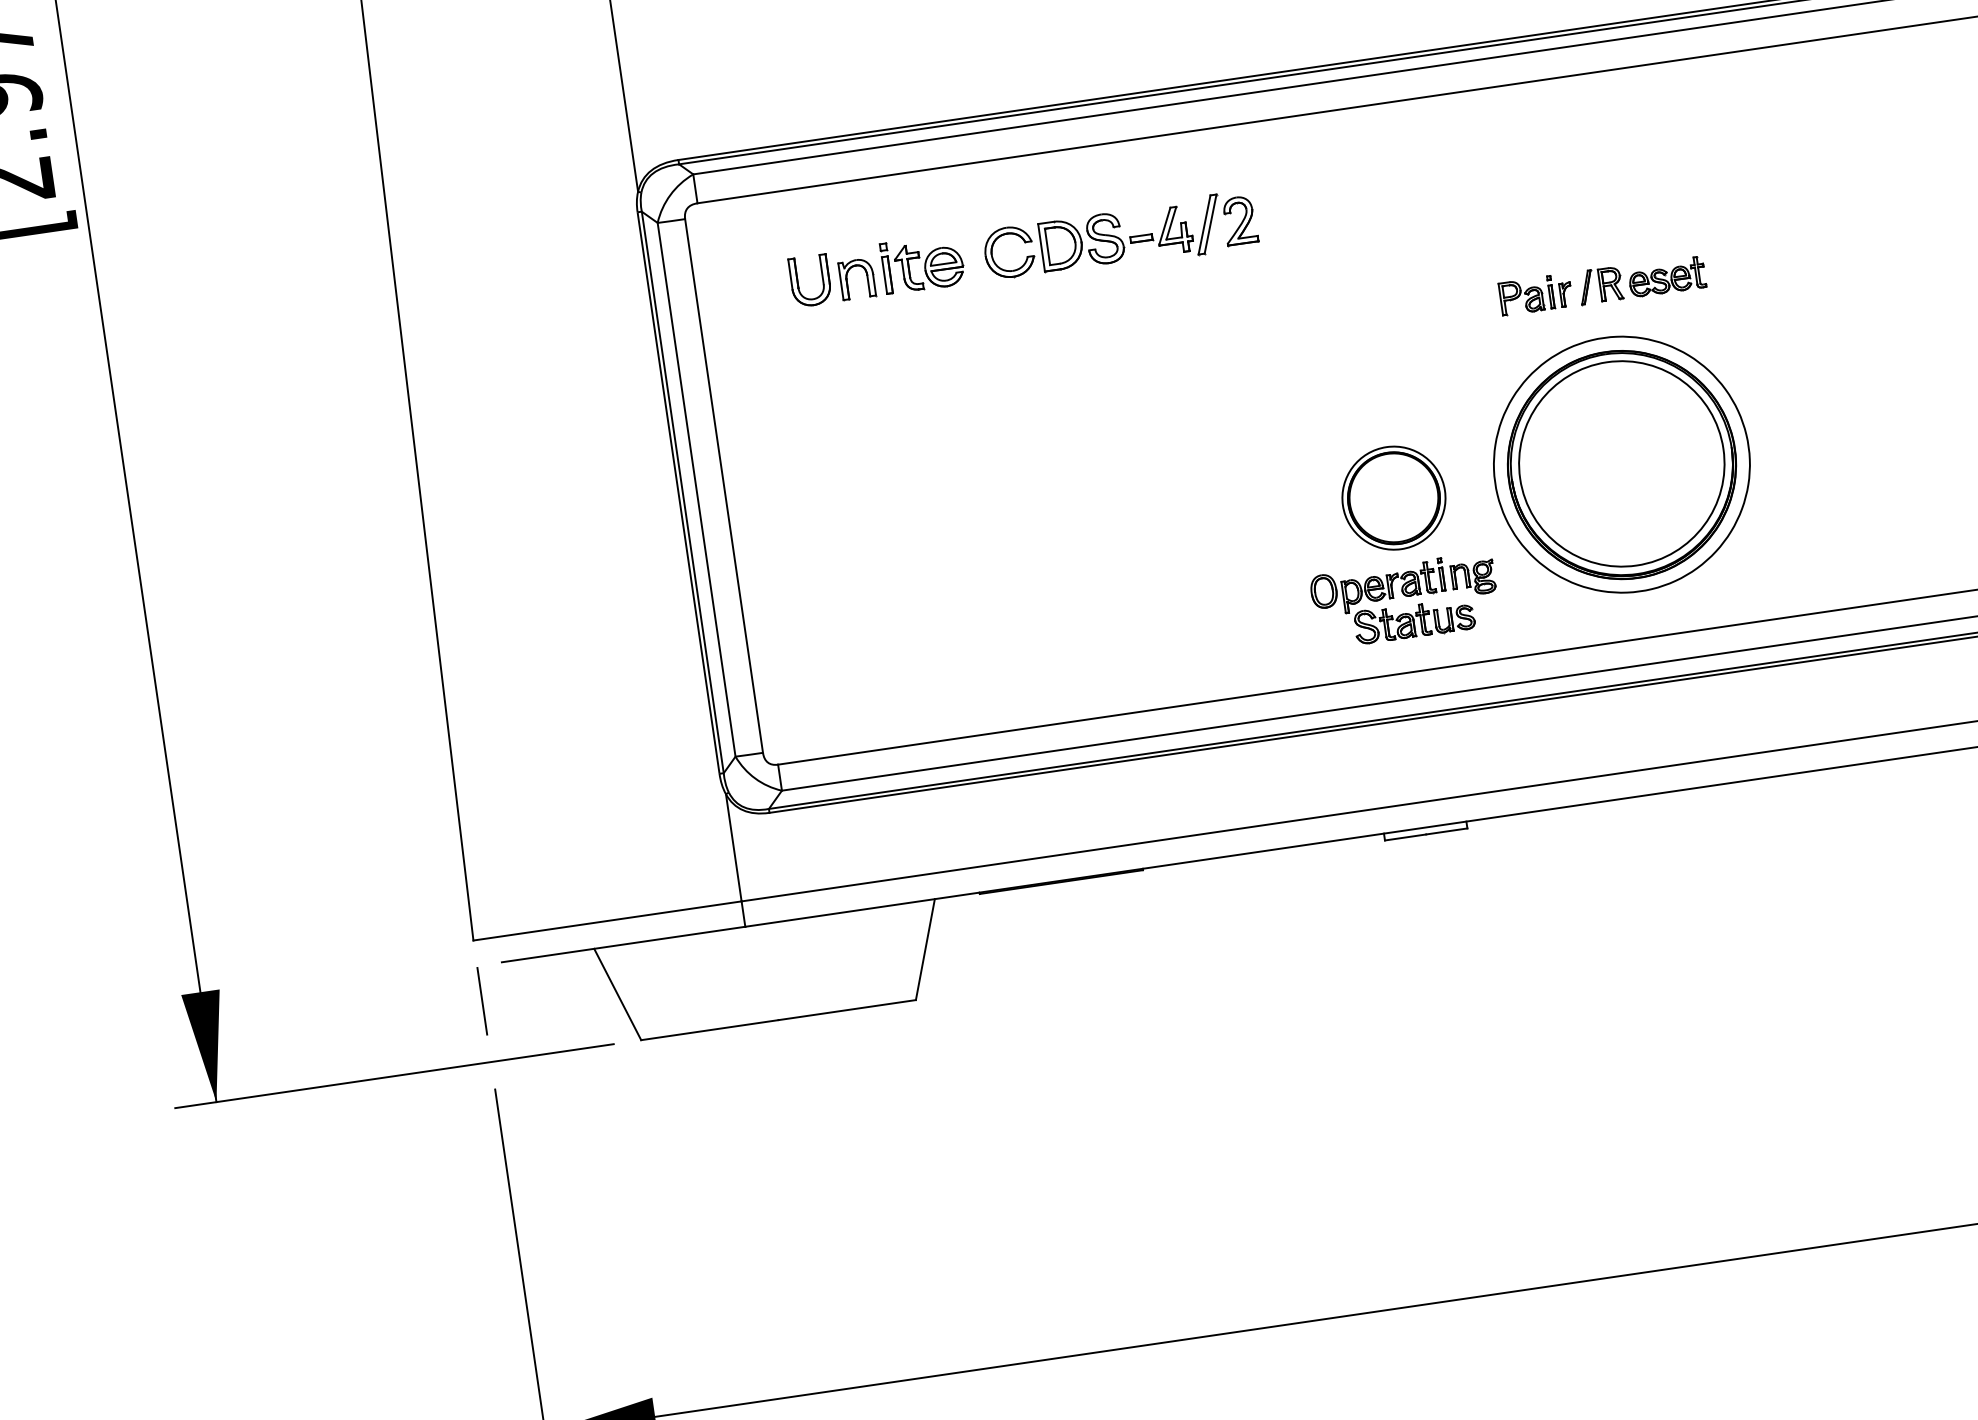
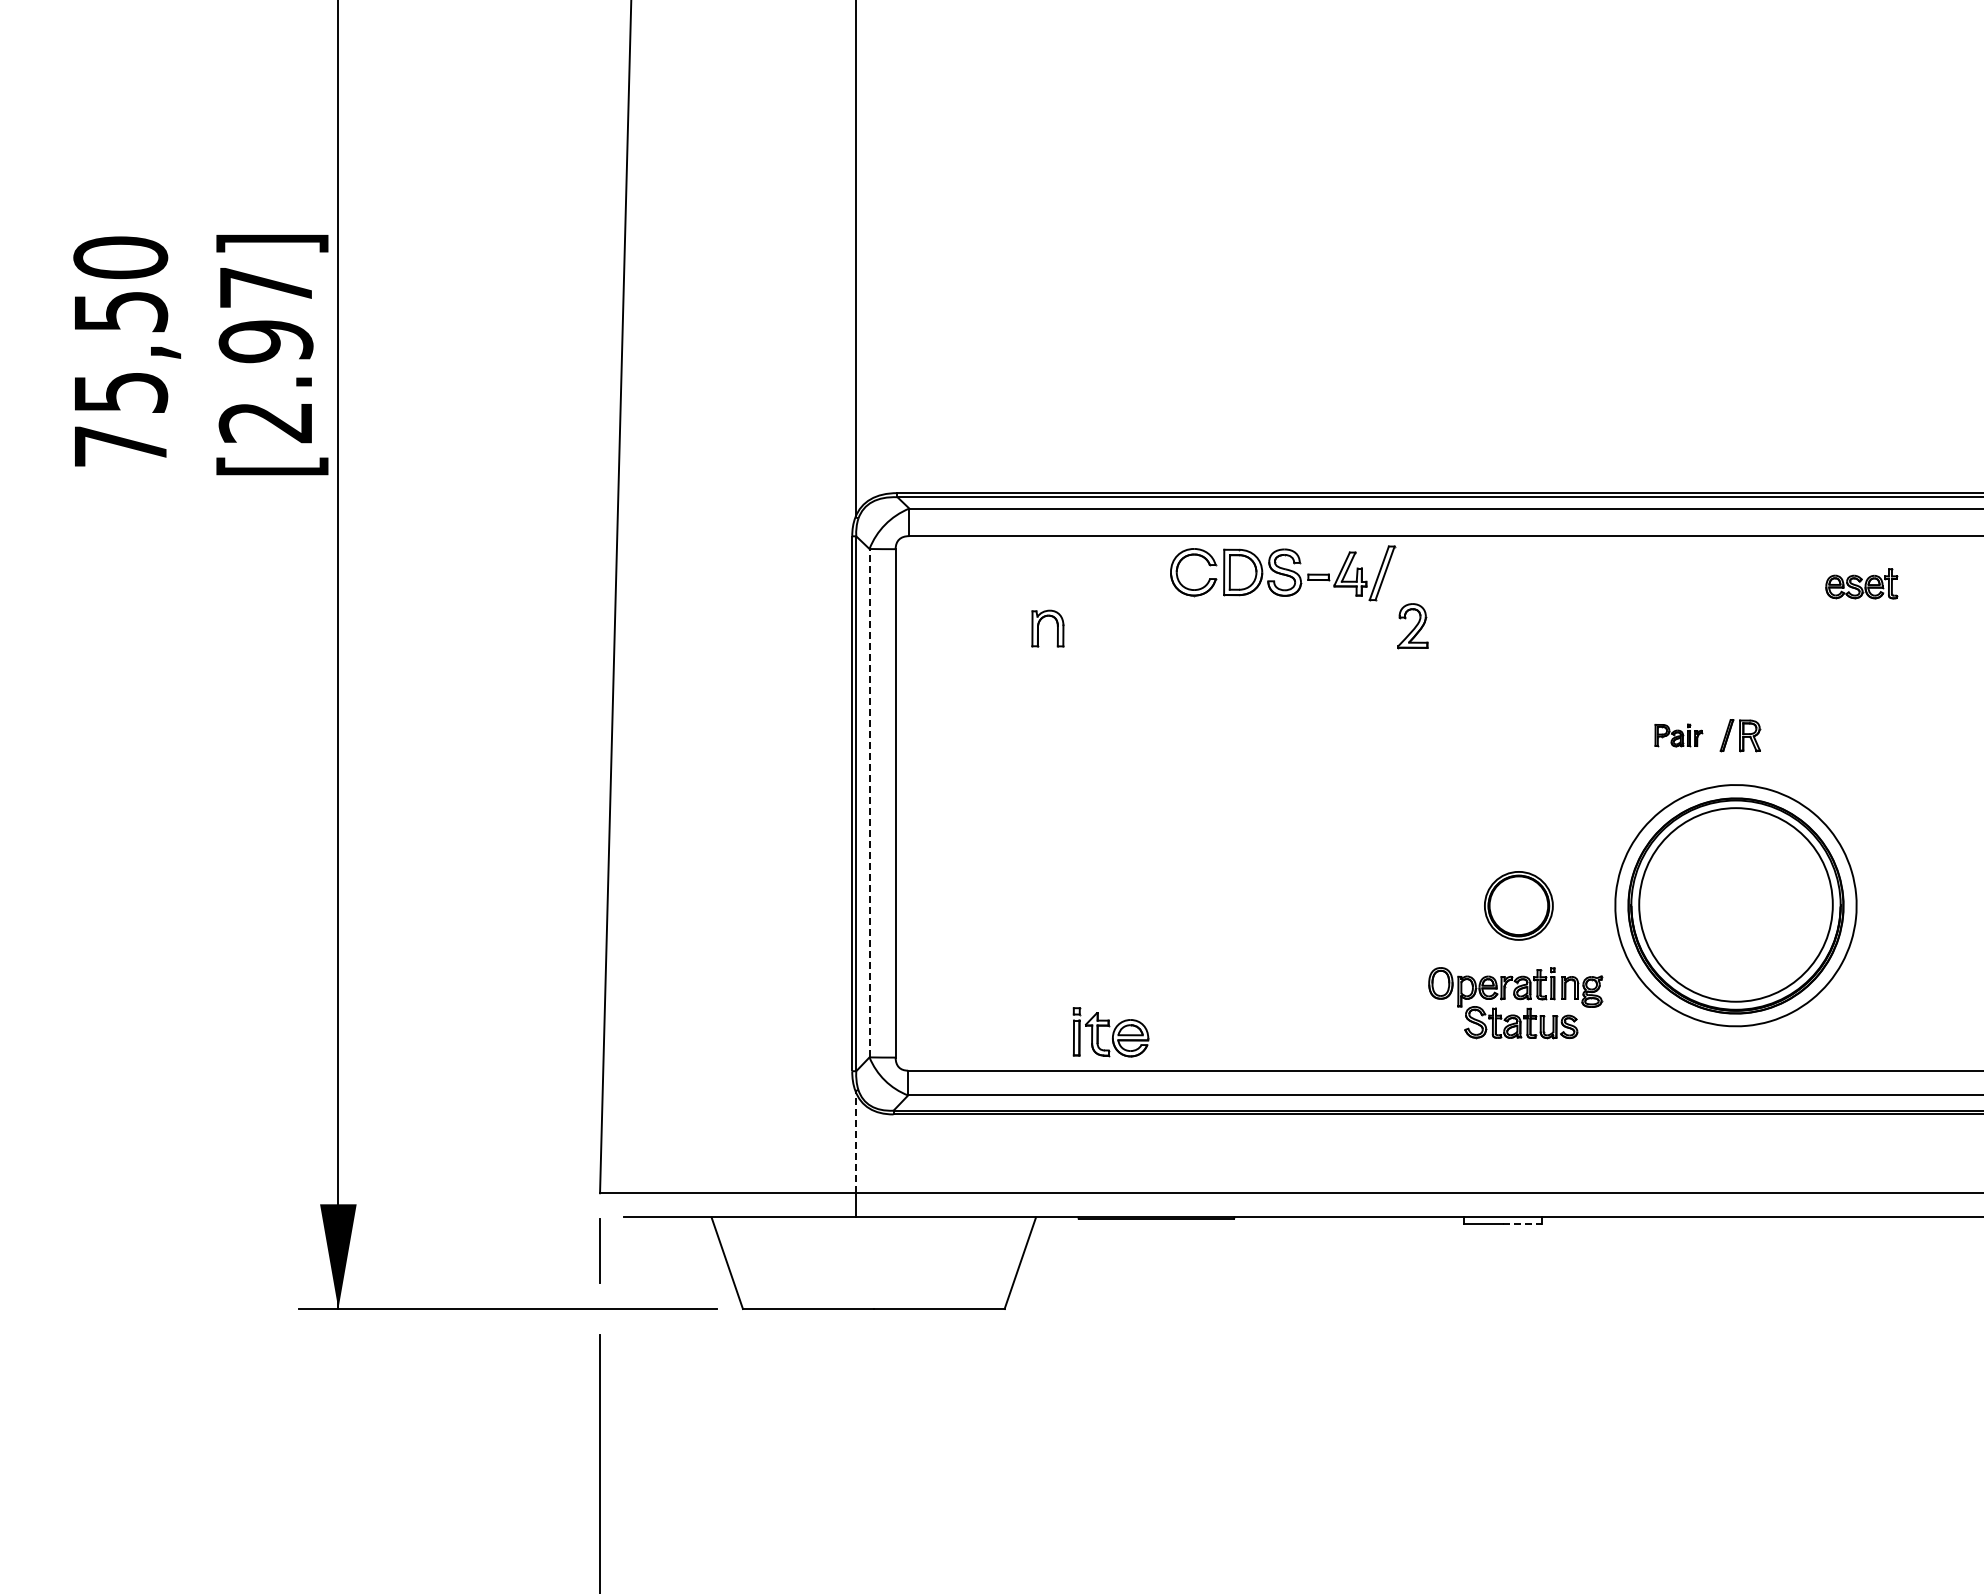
part: (1103, 239) -> (1283, 573), moved
part: (922, 264) -> (1110, 1032), moved
part: (1666, 276) -> (1861, 583), moved
part: (798, 282) -> (992, 623), removed
part: (1535, 294) -> (1678, 735), size x0.7
line: (696, 489) -> (869, 802), solid -> dashed
part: (1393, 497) -> (1518, 905), size x0.7
line: (1446, 831) -> (1522, 1223), solid -> dashed
line: (733, 847) -> (855, 1141), solid -> dashed

